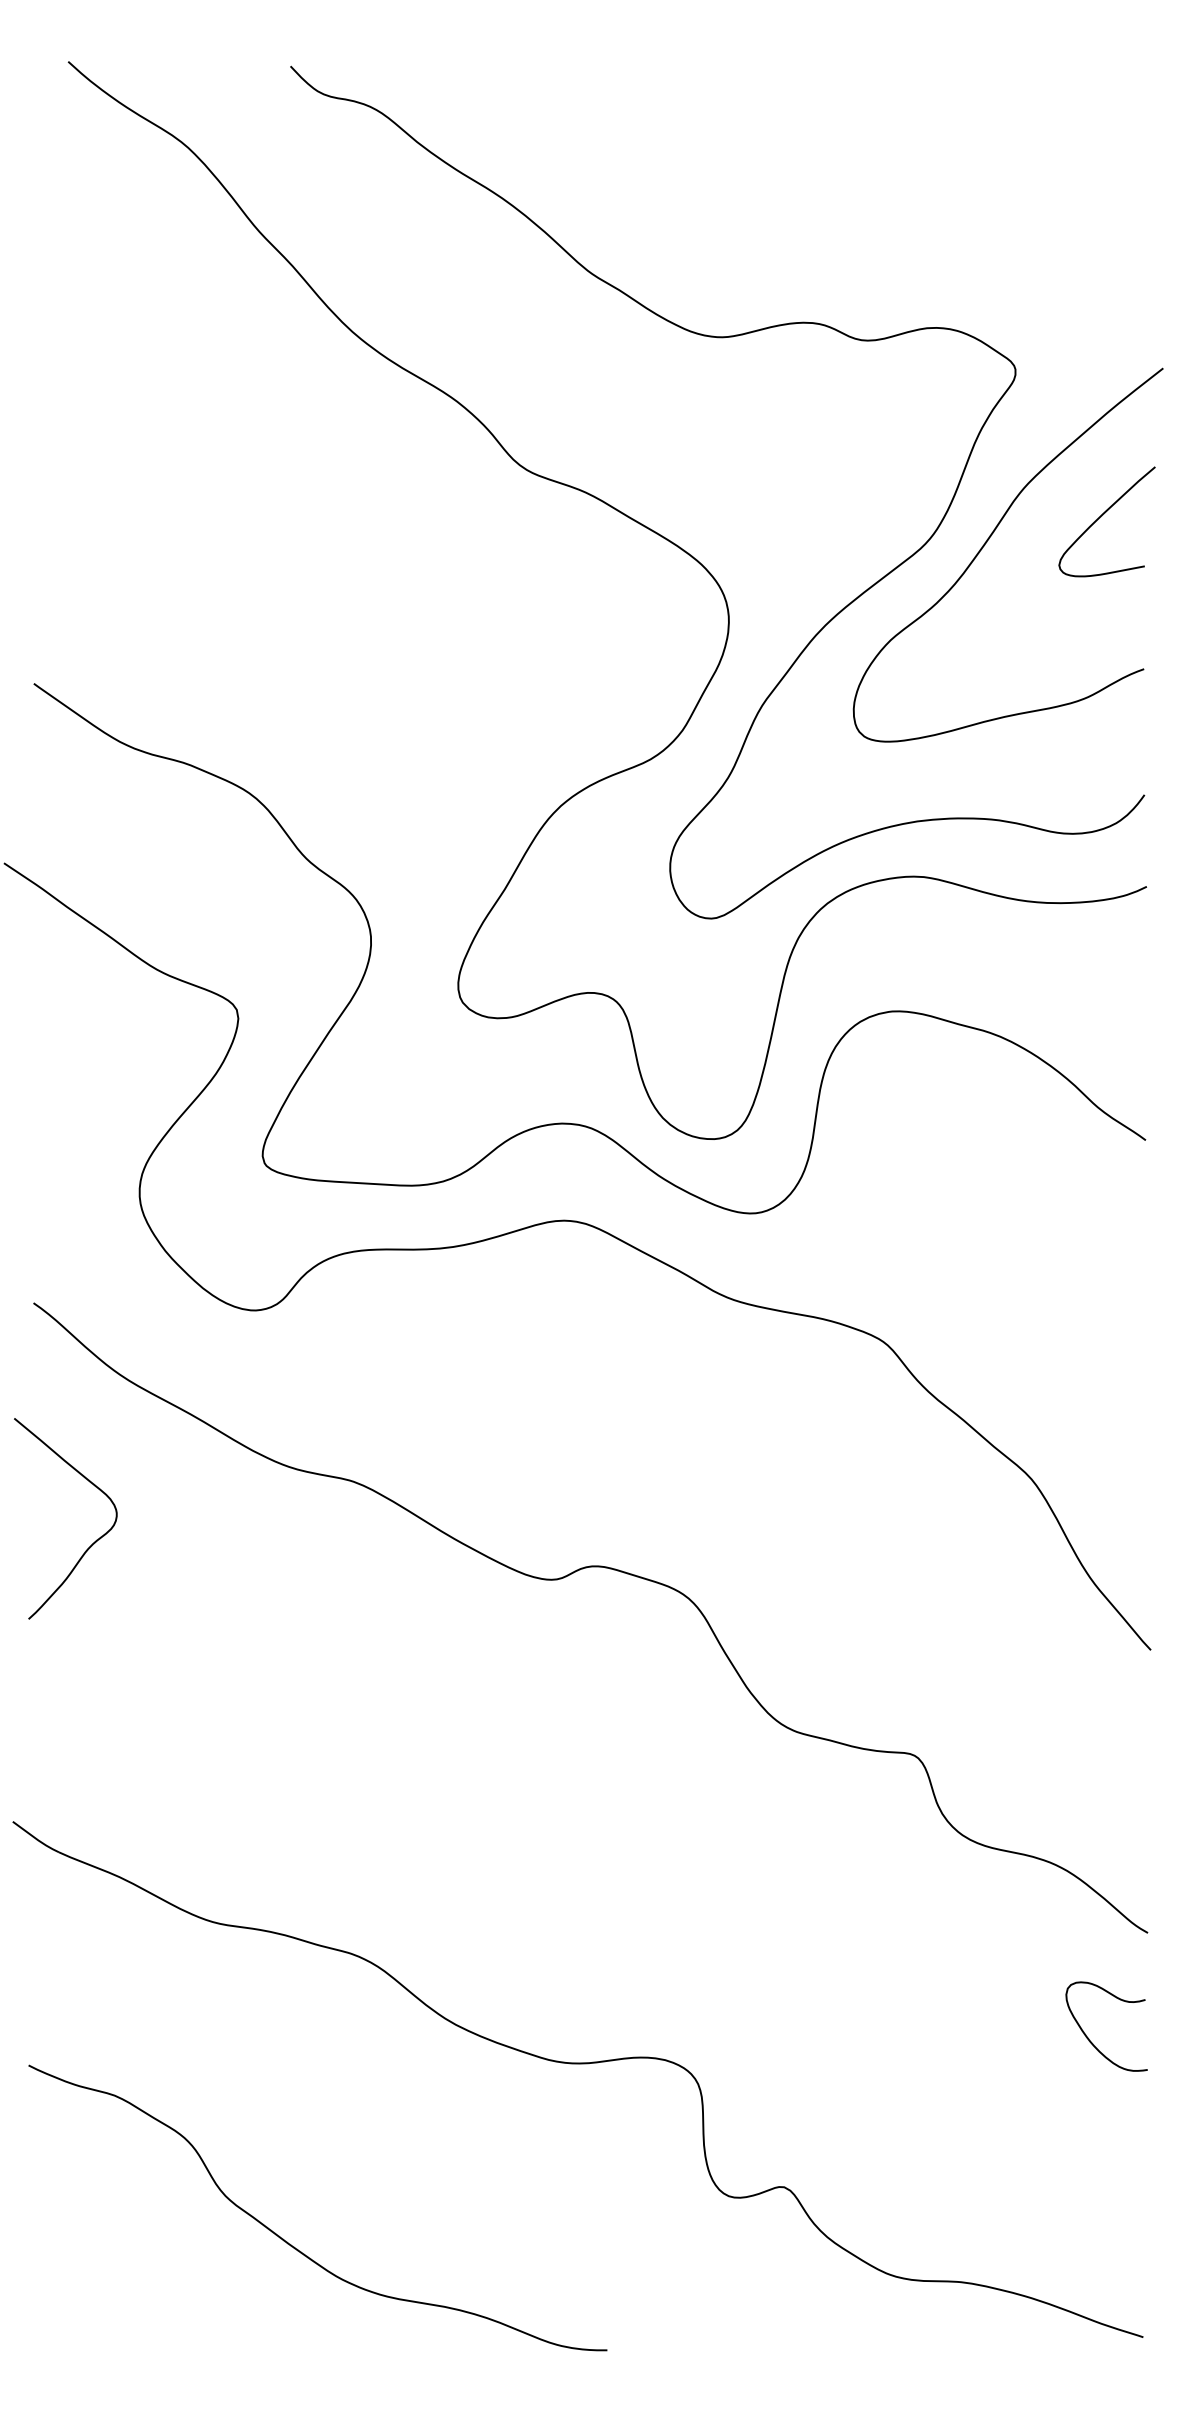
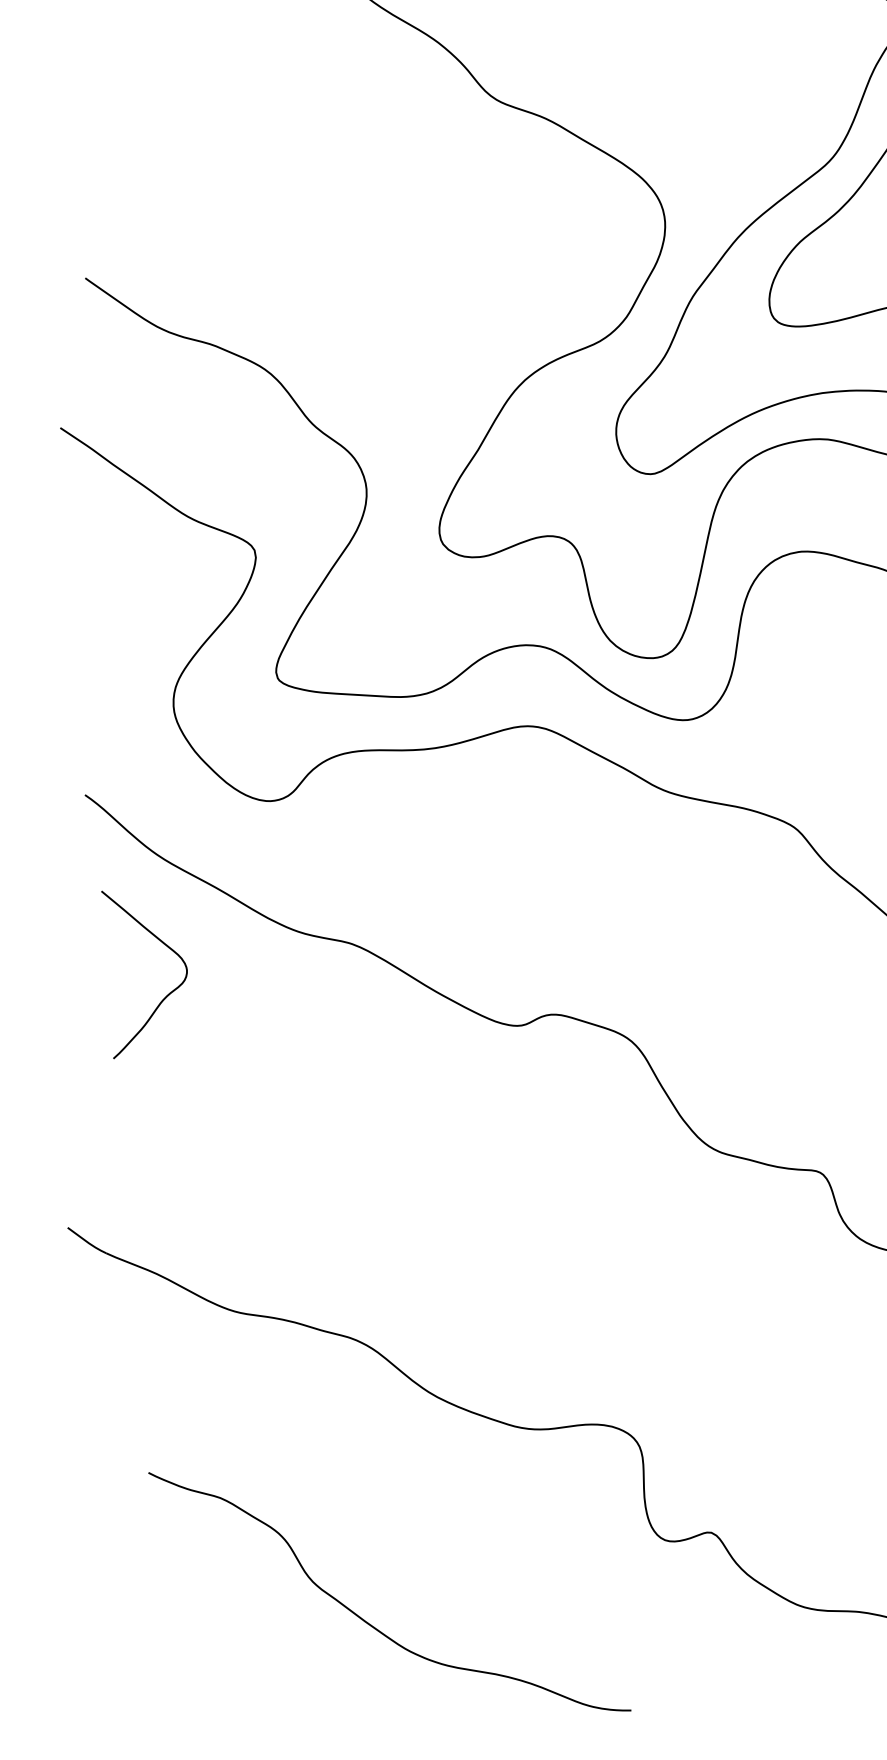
curve: (91, 1544) -> (165, 996), moved
curve: (291, 2244) -> (367, 1622), moved

